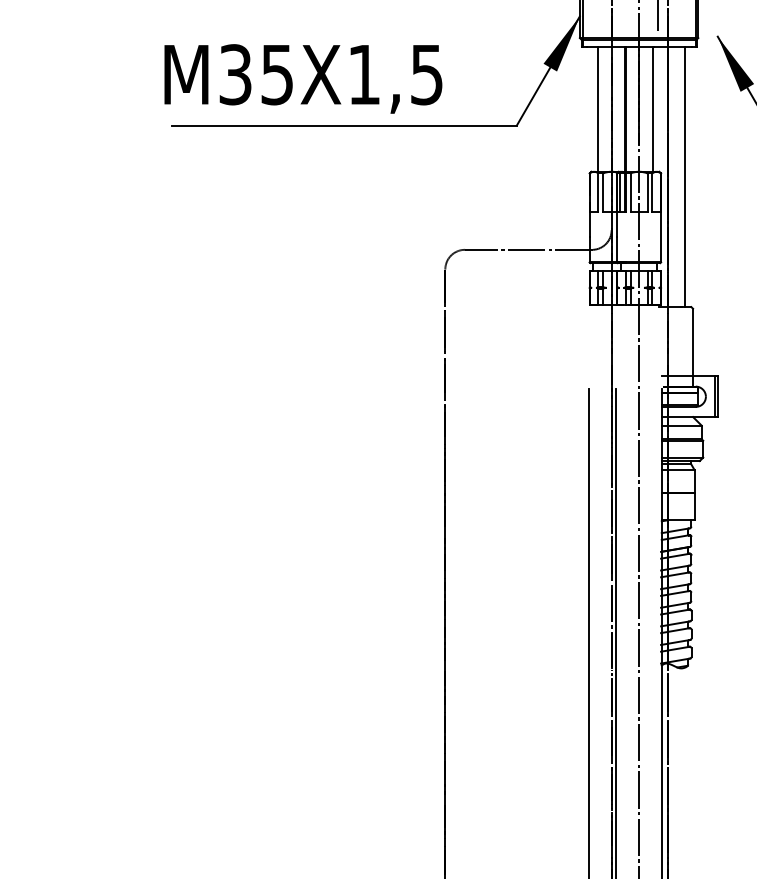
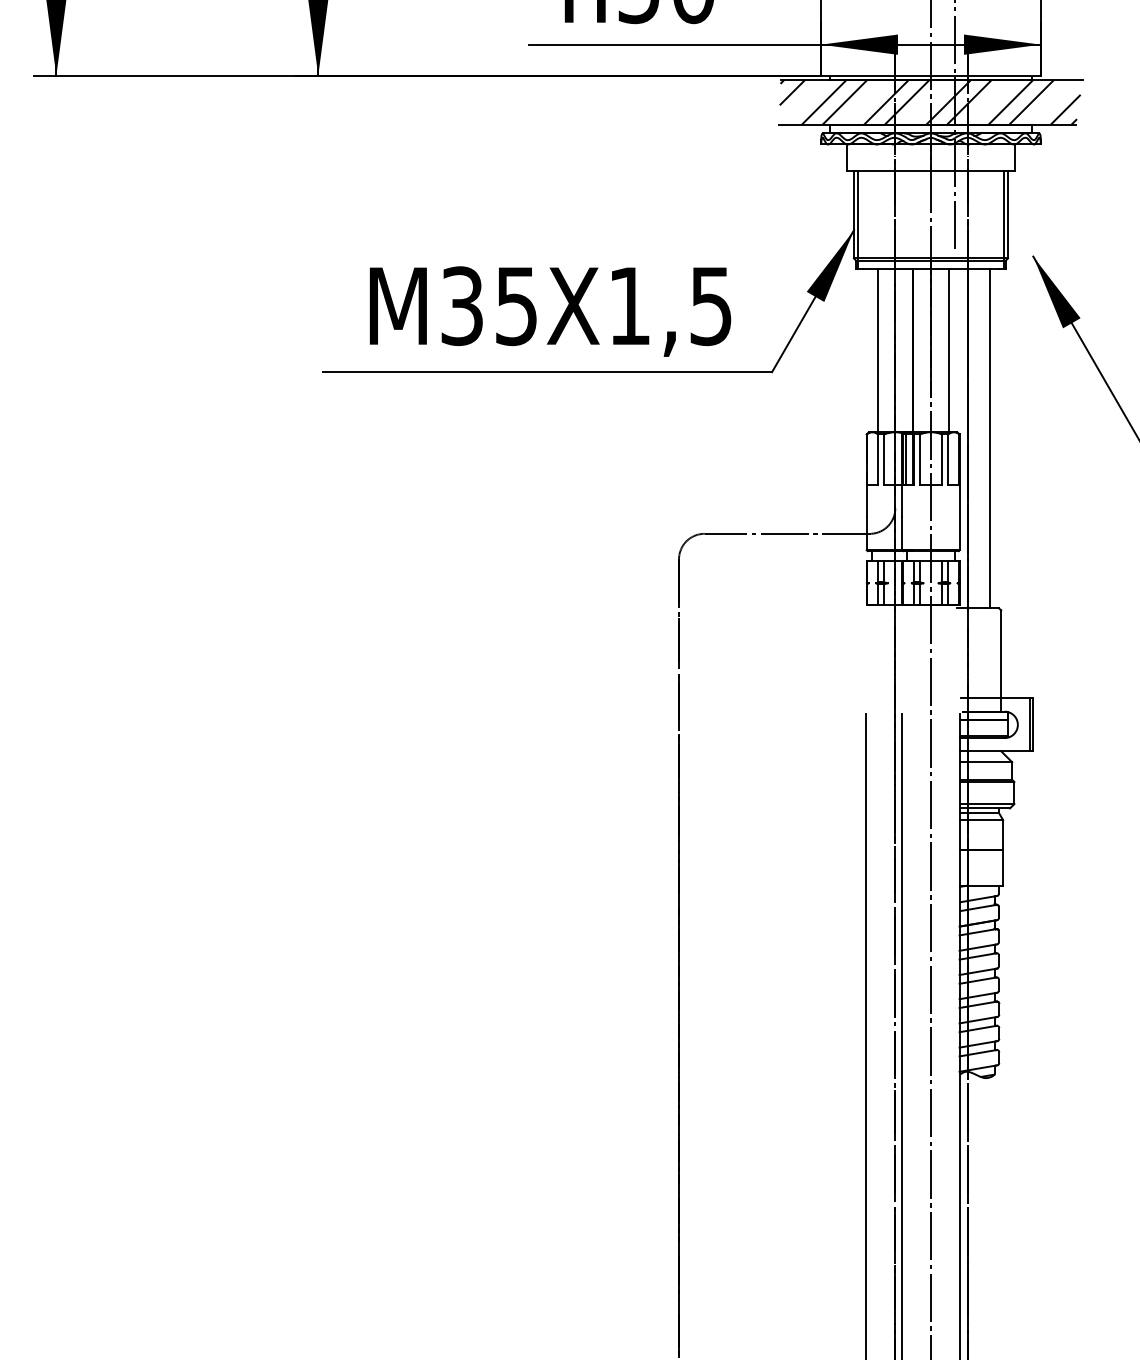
text: (303, 78) -> (550, 311), moved

